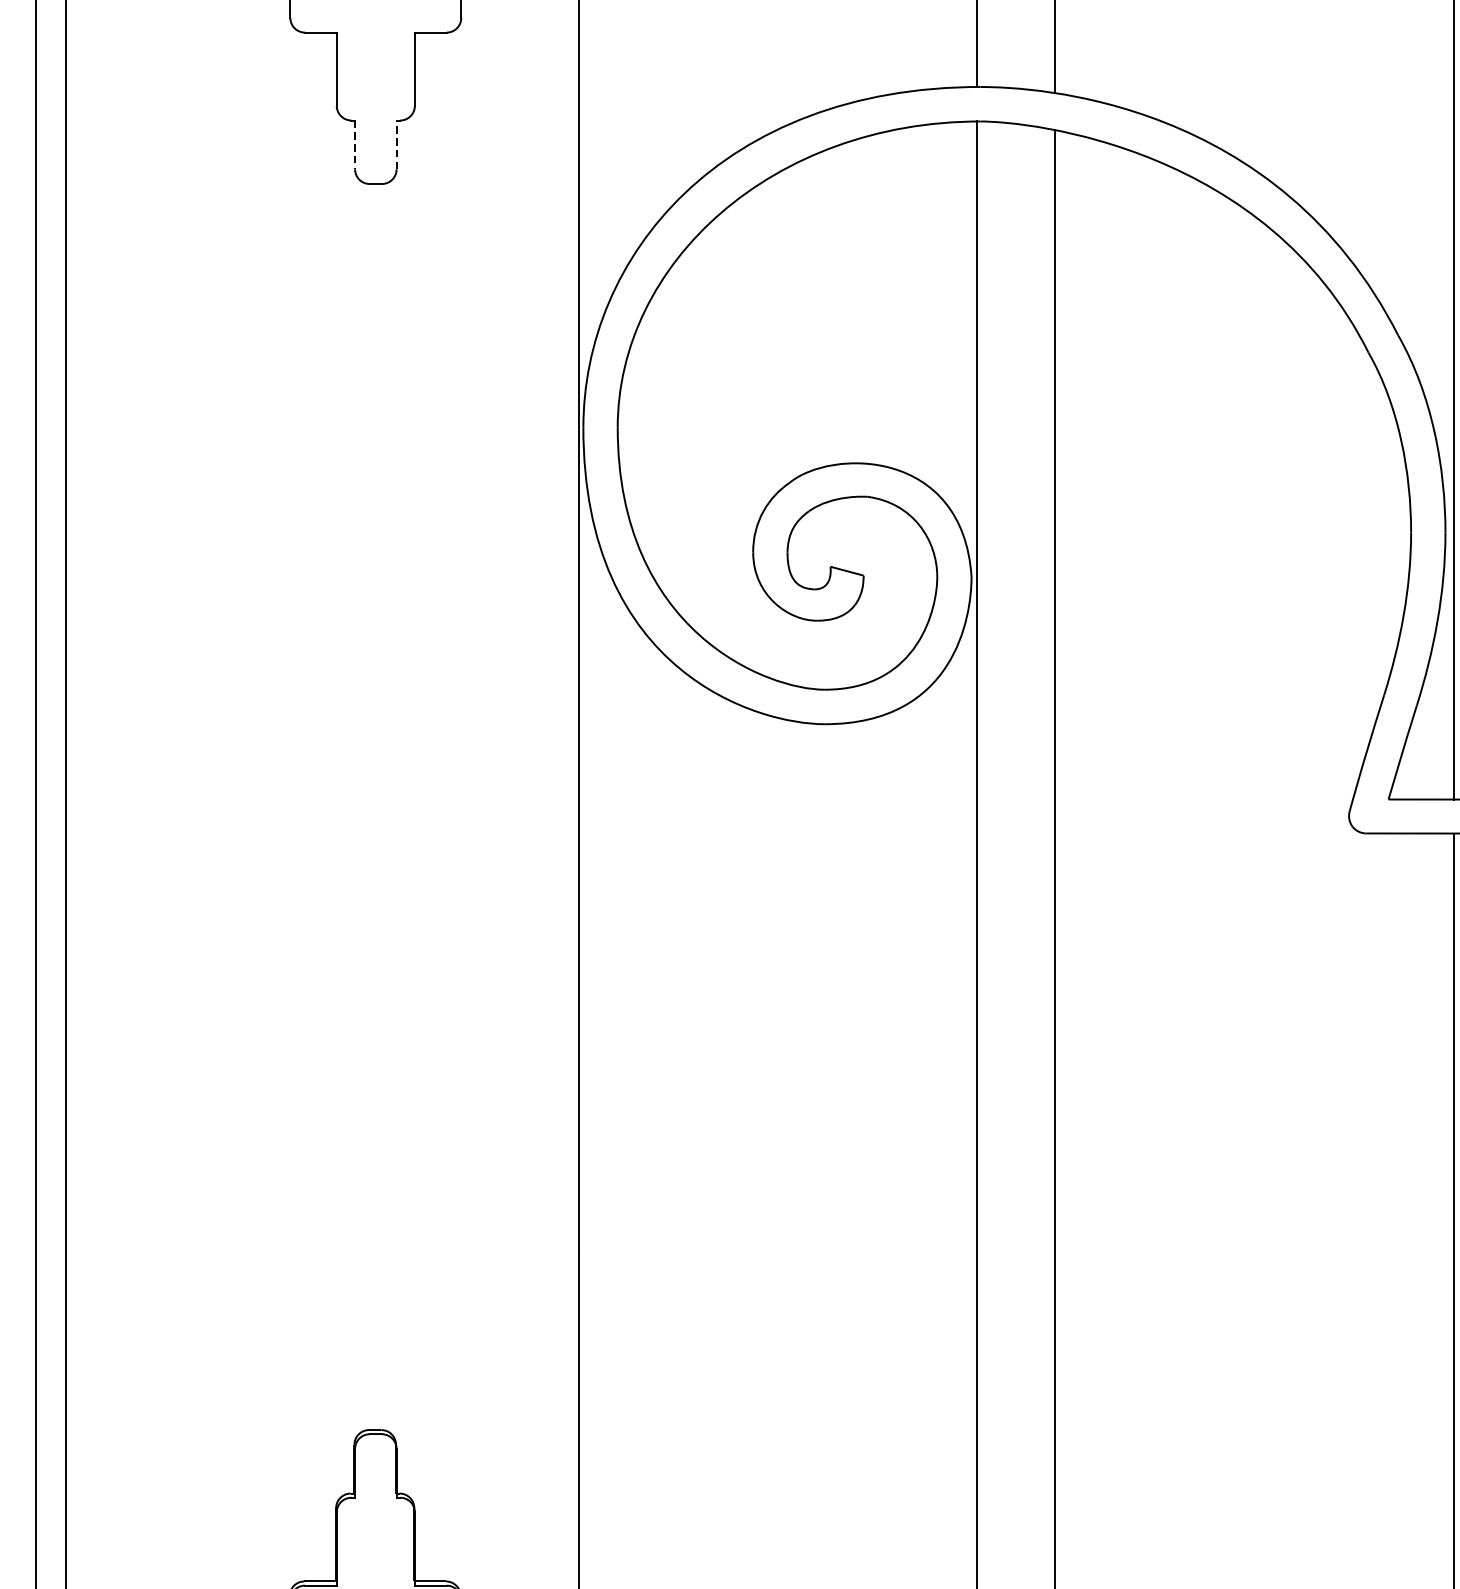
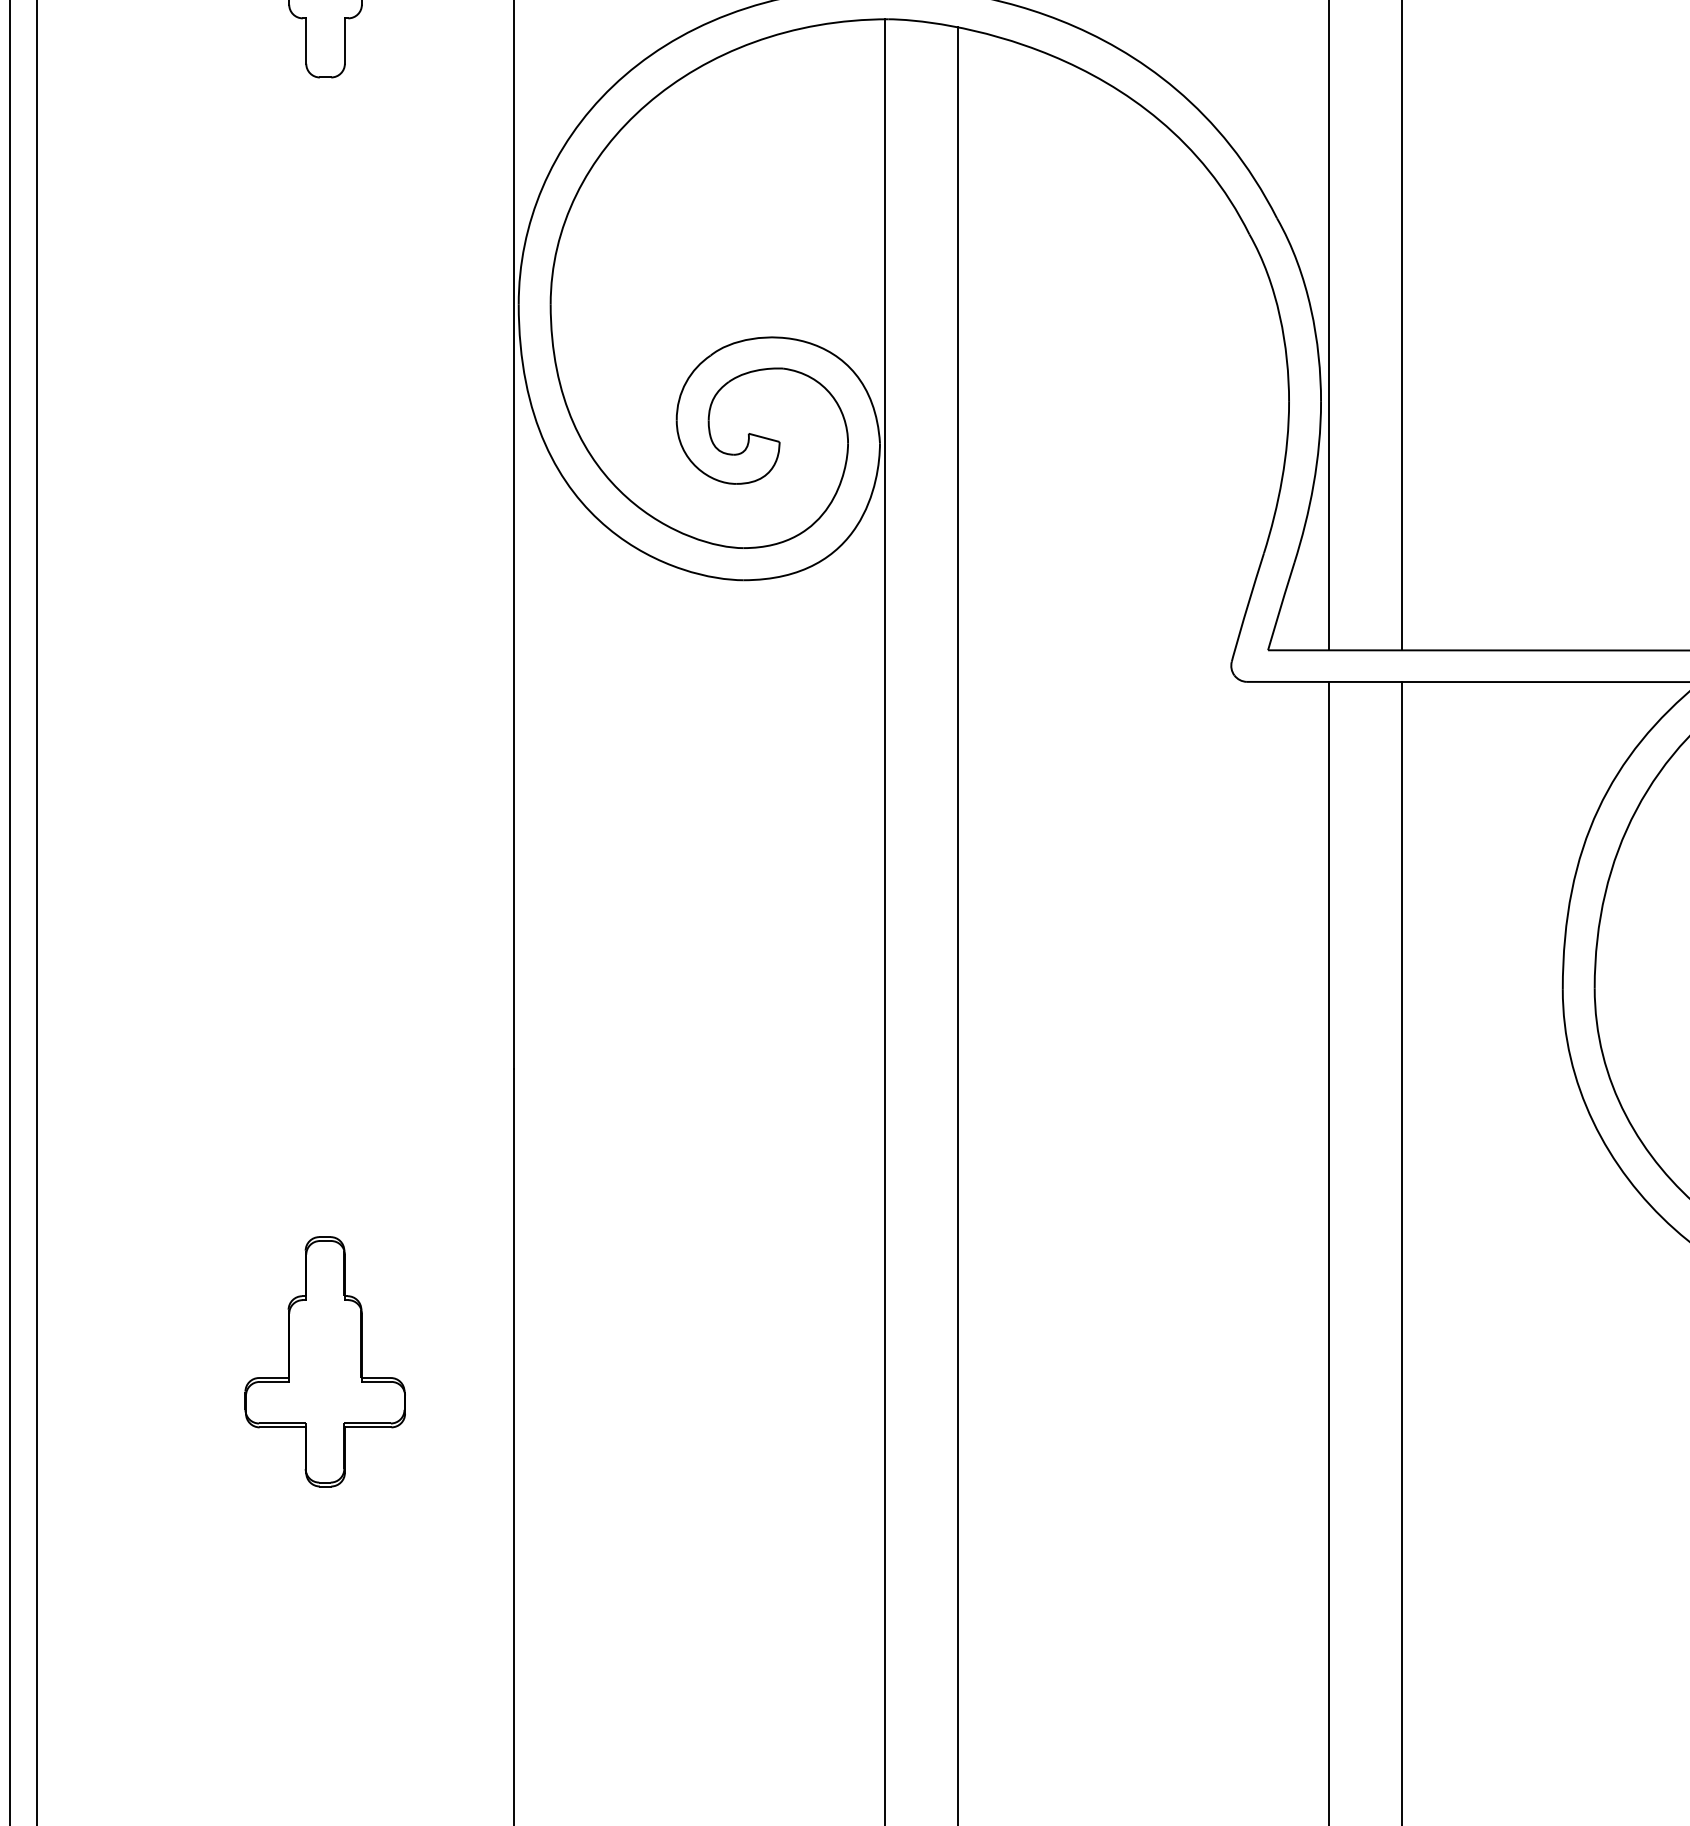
line: (355, 145) -> (306, 41), dashed -> solid
line: (396, 145) -> (344, 41), dashed -> solid

